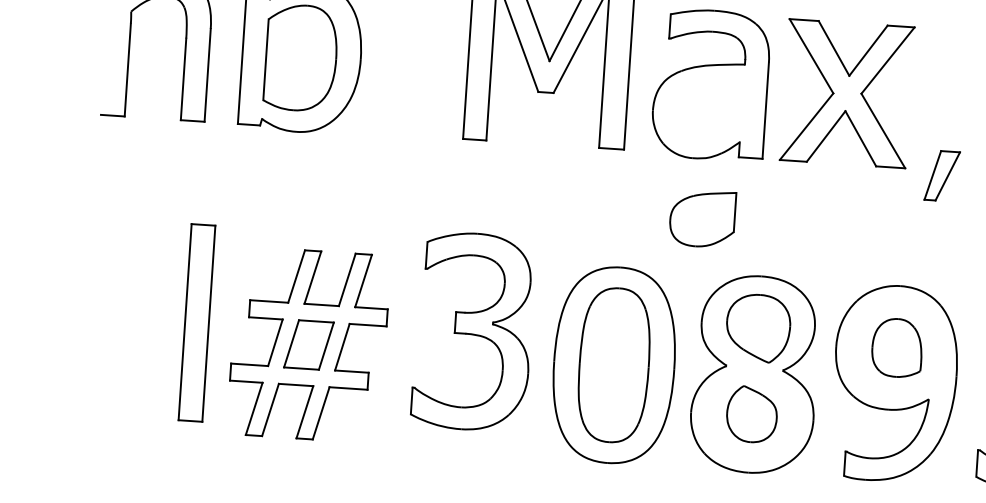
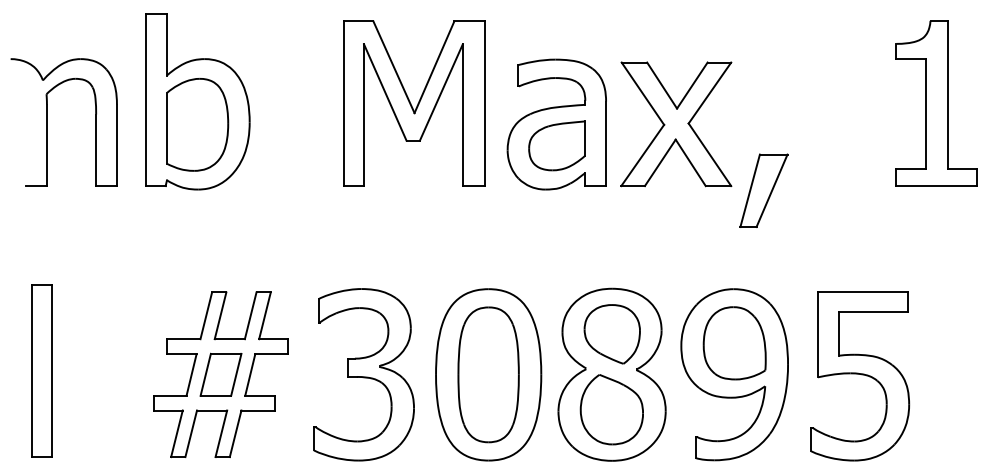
part: (941, 175) -> (763, 190), size x1.67
part: (701, 218) -> (556, 145), moved
part: (196, 322) -> (41, 370), moved
part: (473, 331) -> (363, 374), moved
part: (897, 348) -> (734, 343), size x1.43
part: (751, 414) -> (611, 409), size x1.43

